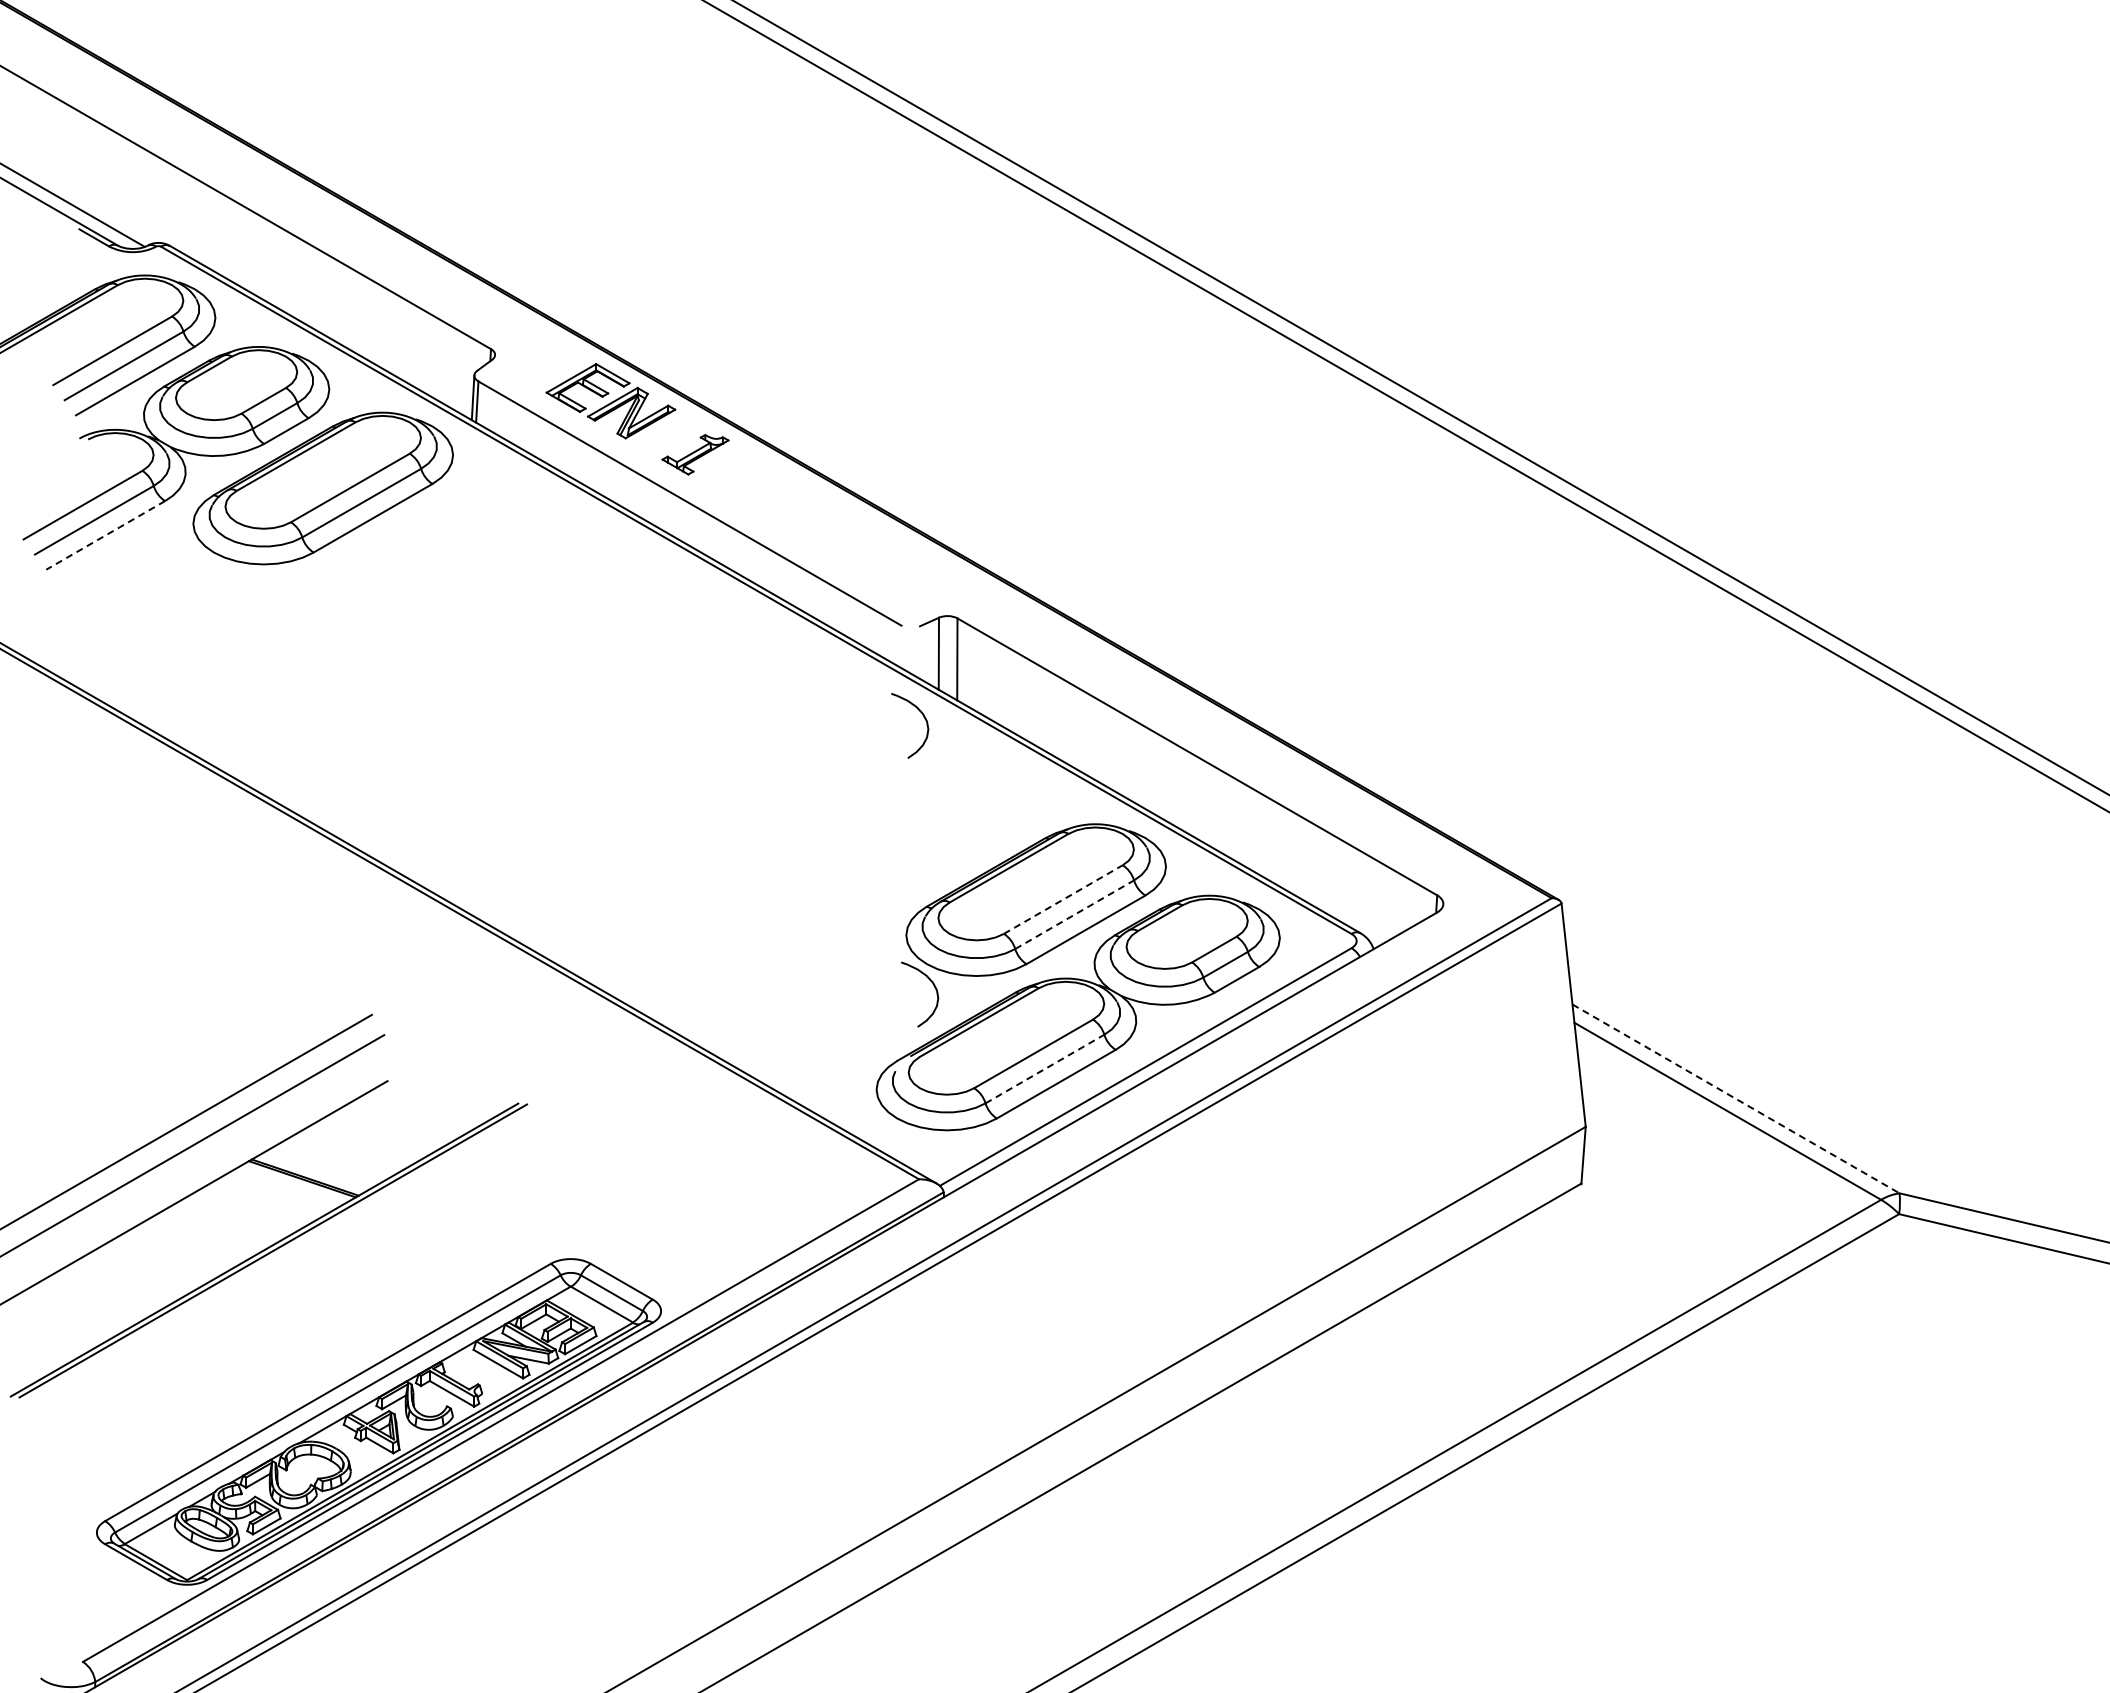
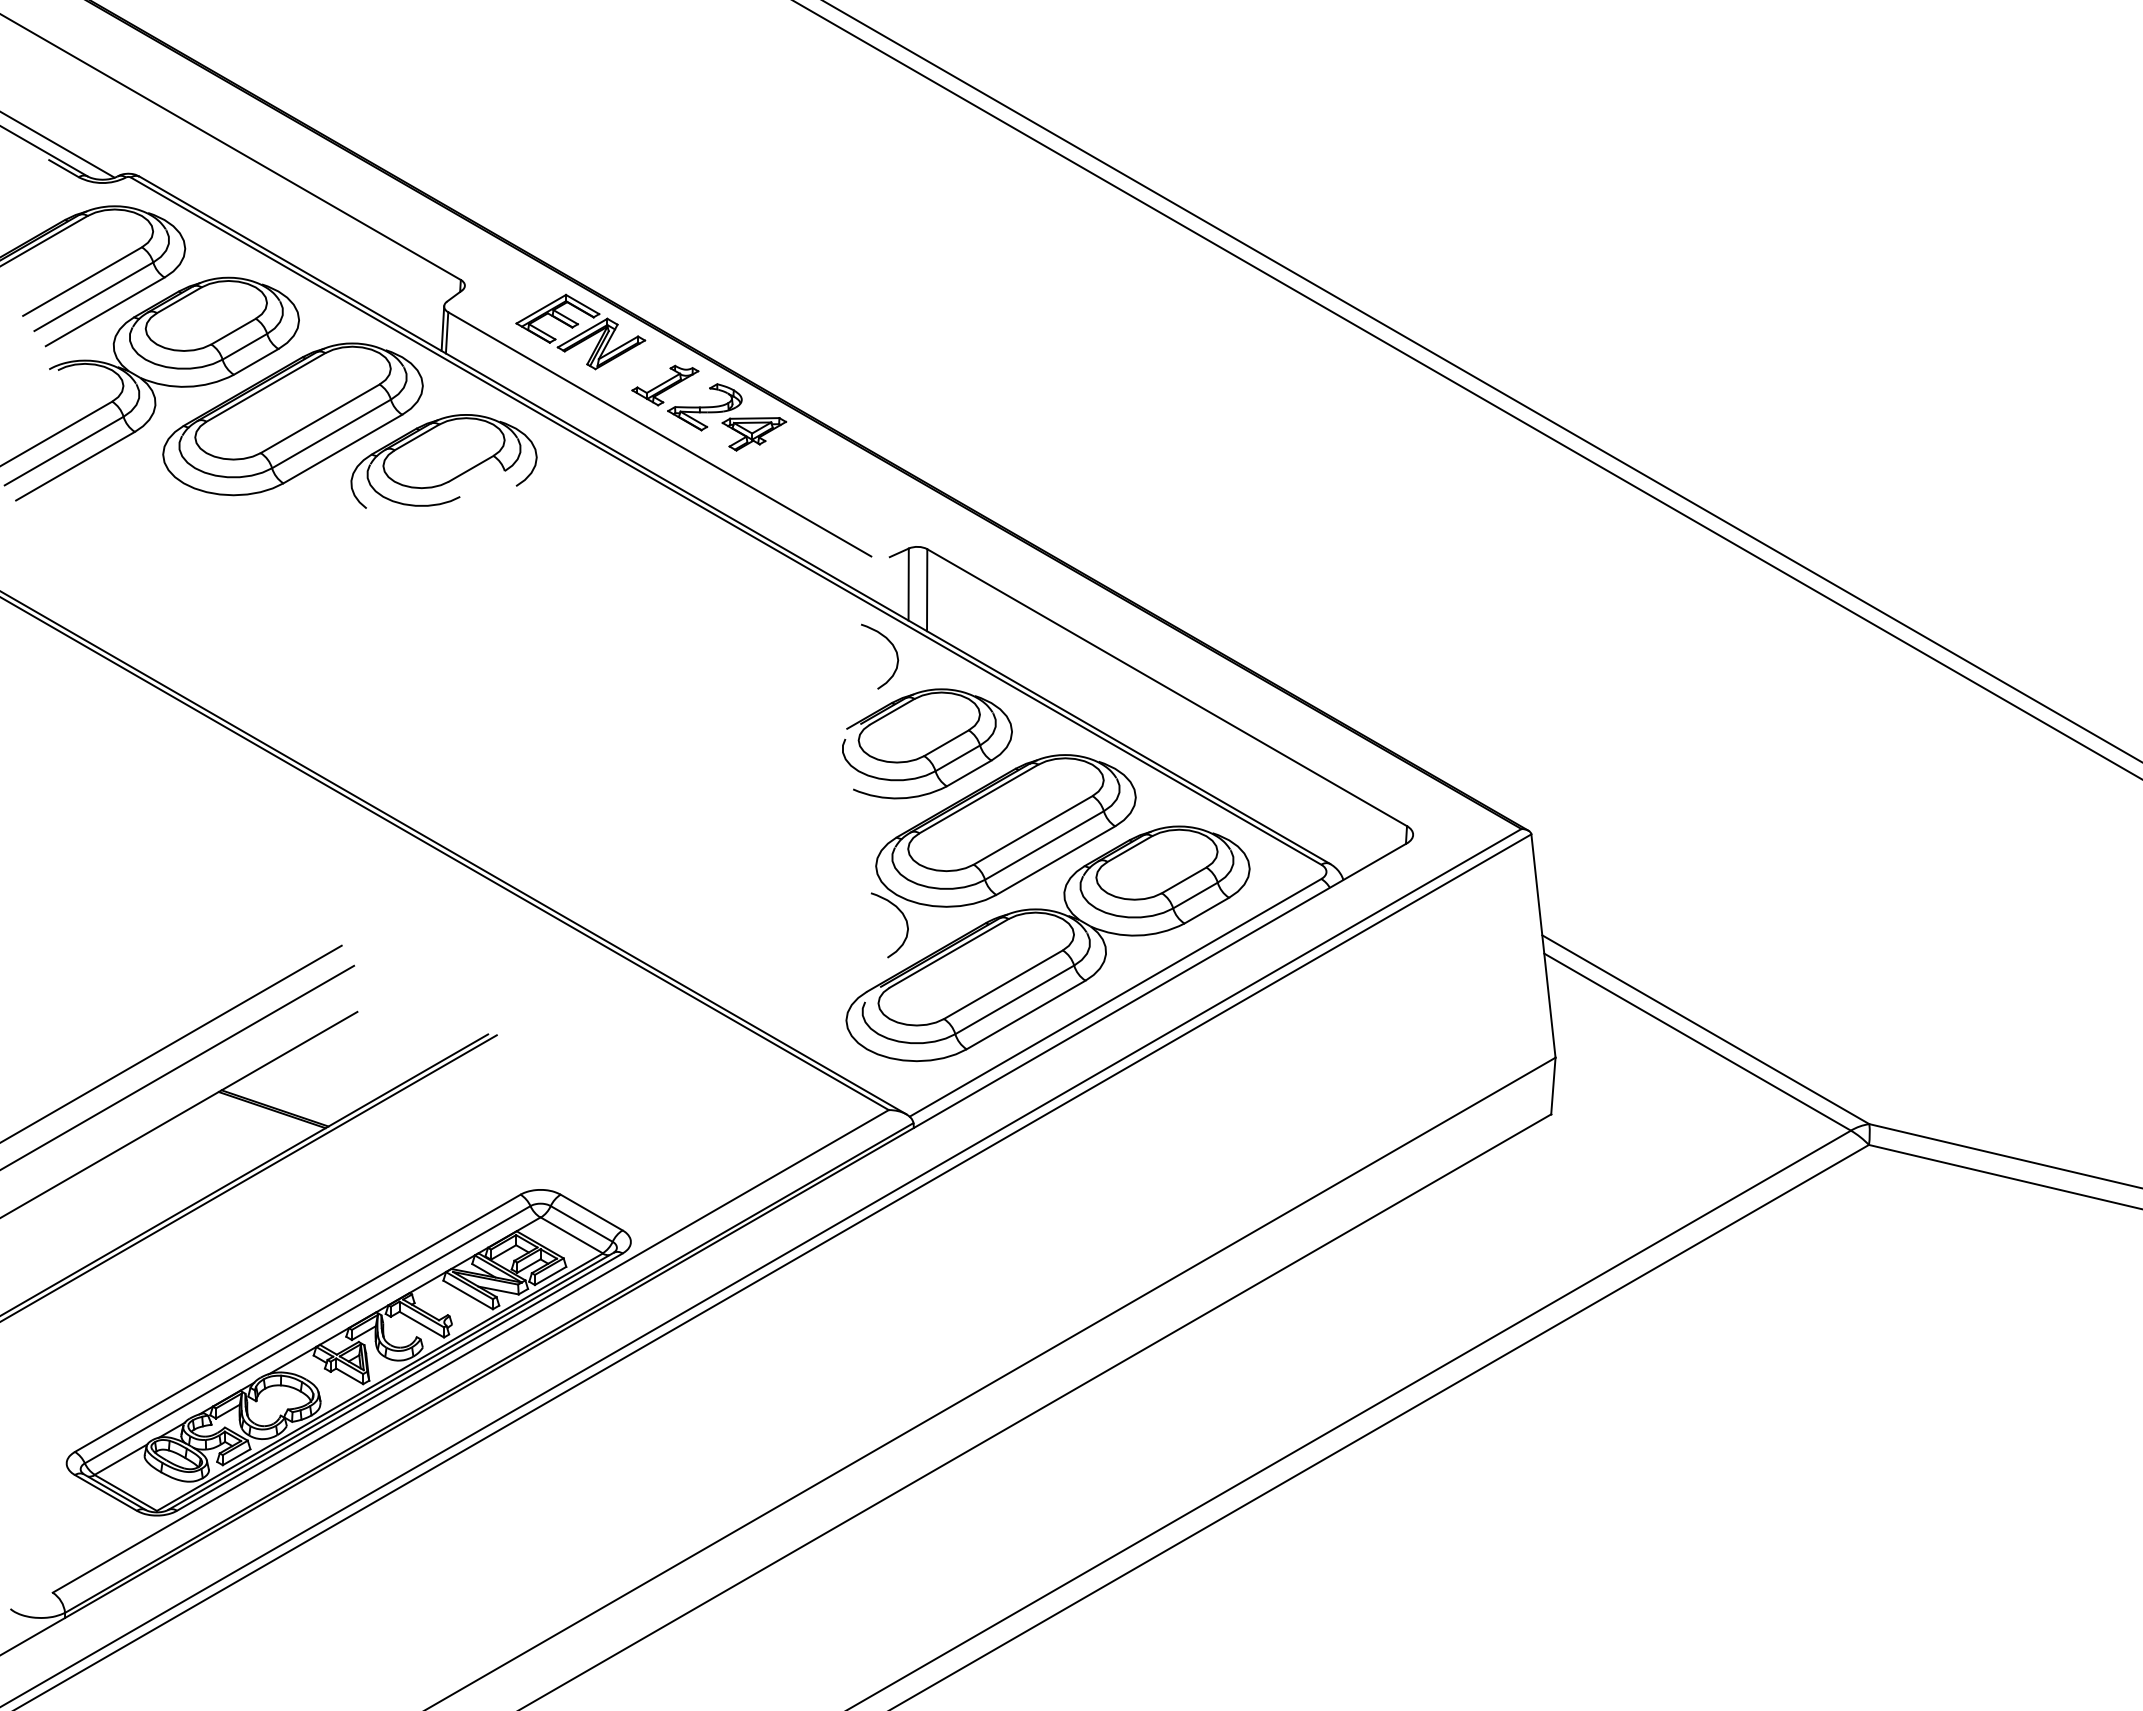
part: (757, 486) -> (727, 417), added
part: (473, 530) -> (443, 461), added
line: (105, 535) -> (75, 466), dashed -> solid
part: (957, 812) -> (927, 743), added
line: (1063, 899) -> (1033, 830), dashed -> solid
line: (1074, 914) -> (1044, 845), dashed -> solid
line: (1044, 1068) -> (1014, 999), dashed -> solid
line: (1735, 1098) -> (1705, 1029), dashed -> solid

